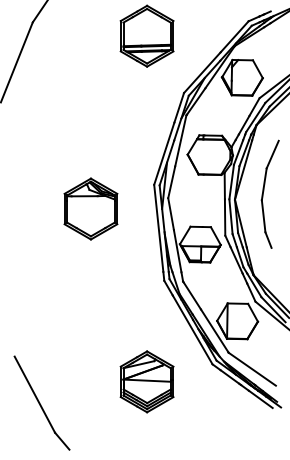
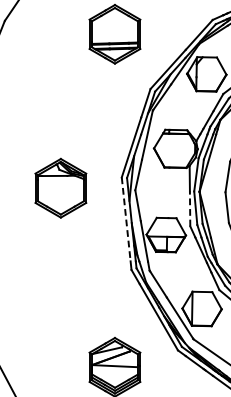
part: (90, 208) -> (60, 187), moved
line: (225, 216) -> (190, 207), solid -> dashed
line: (158, 228) -> (125, 219), solid -> dashed

